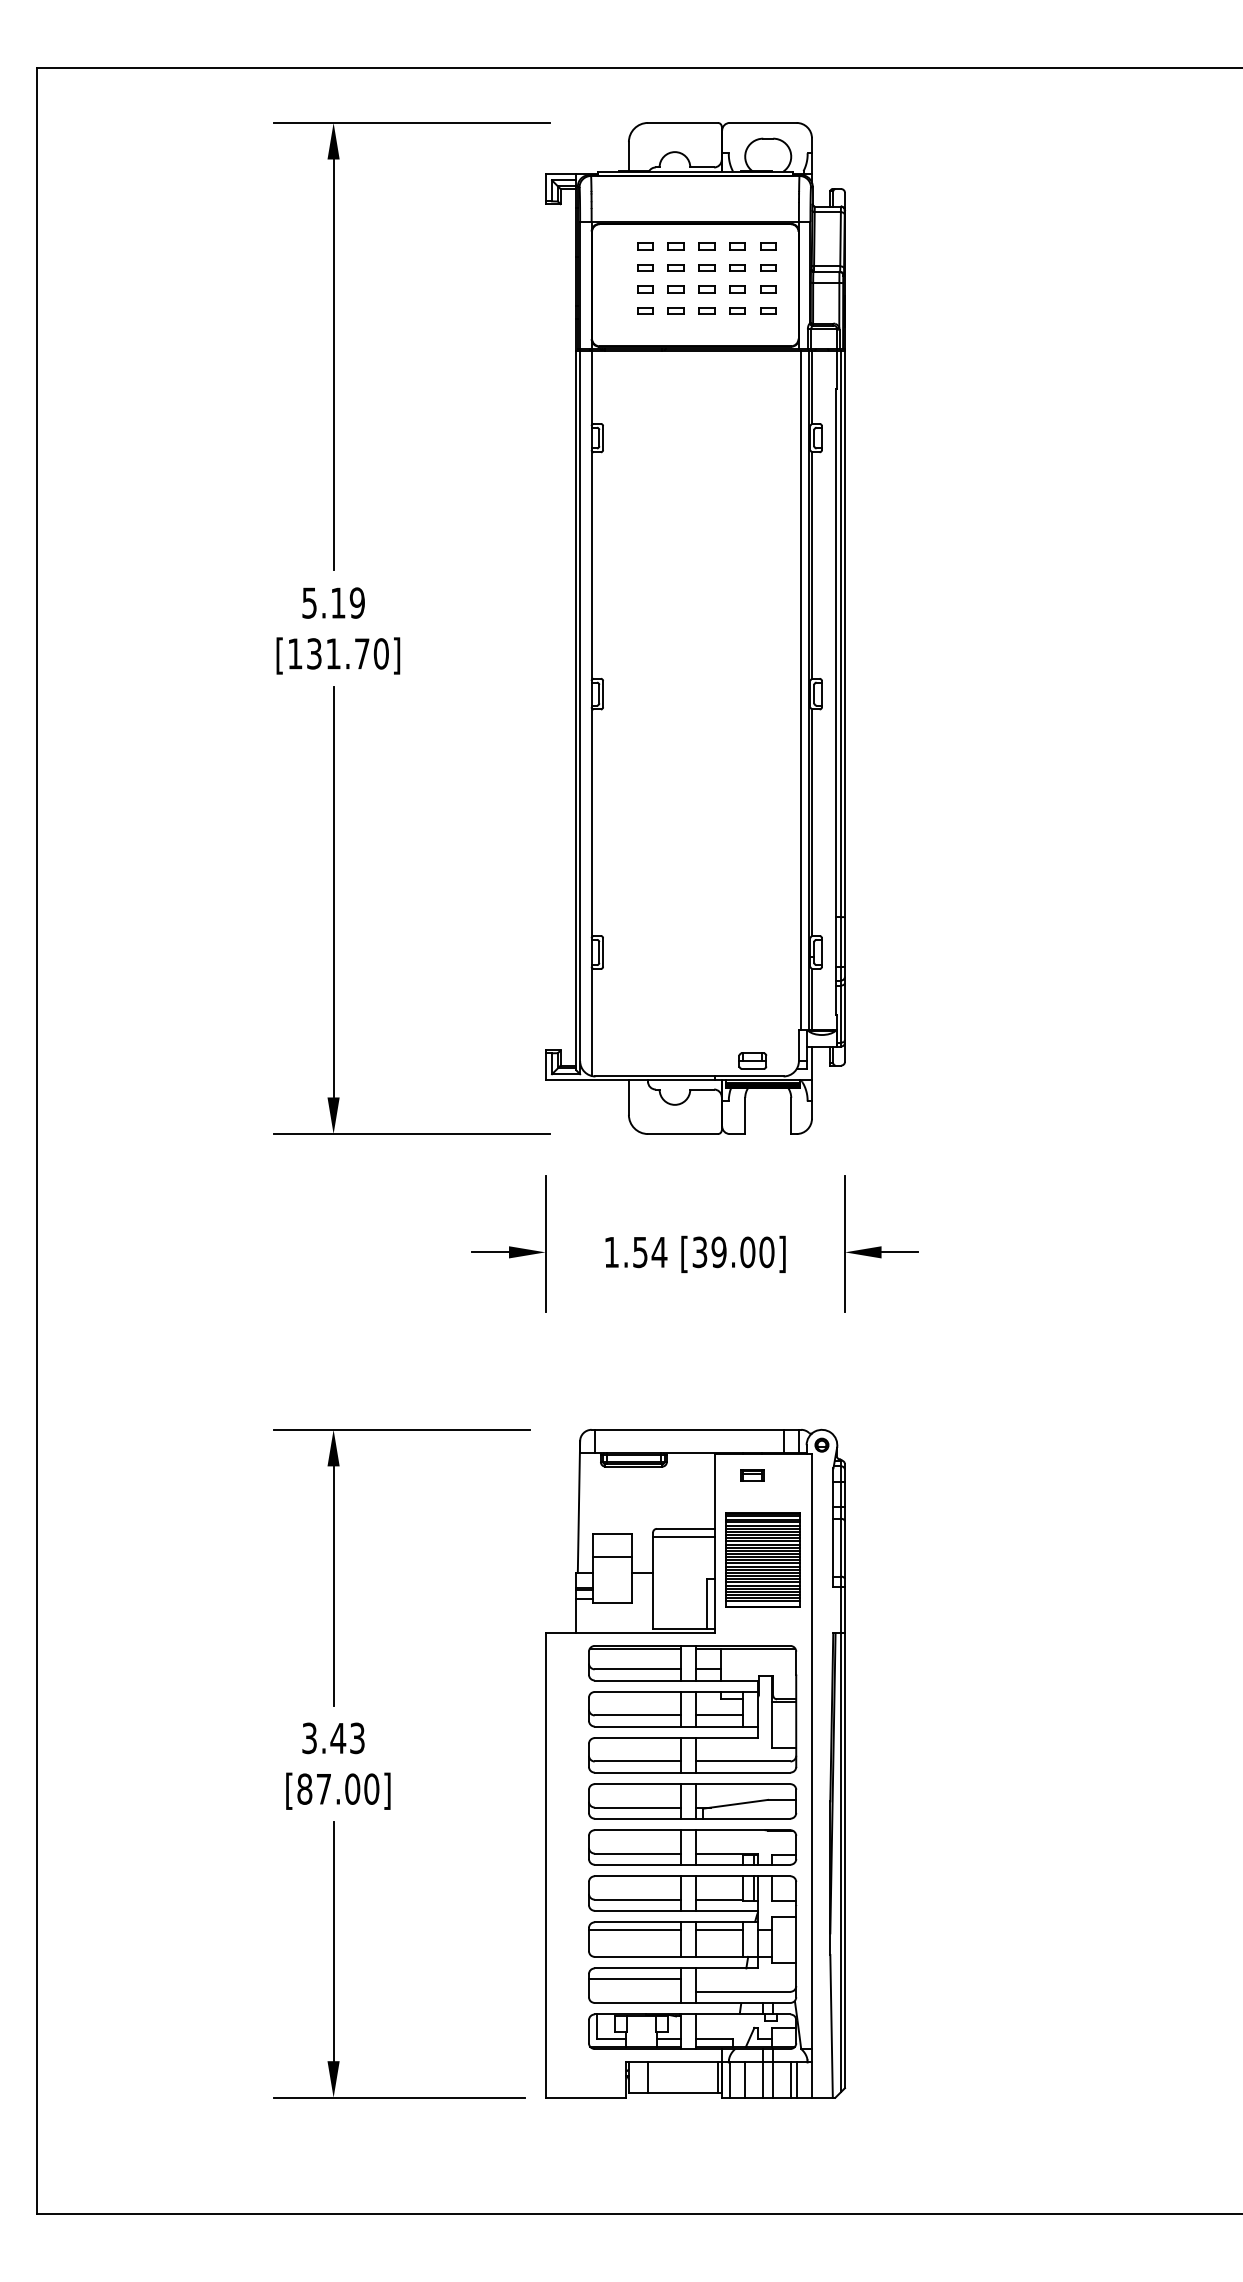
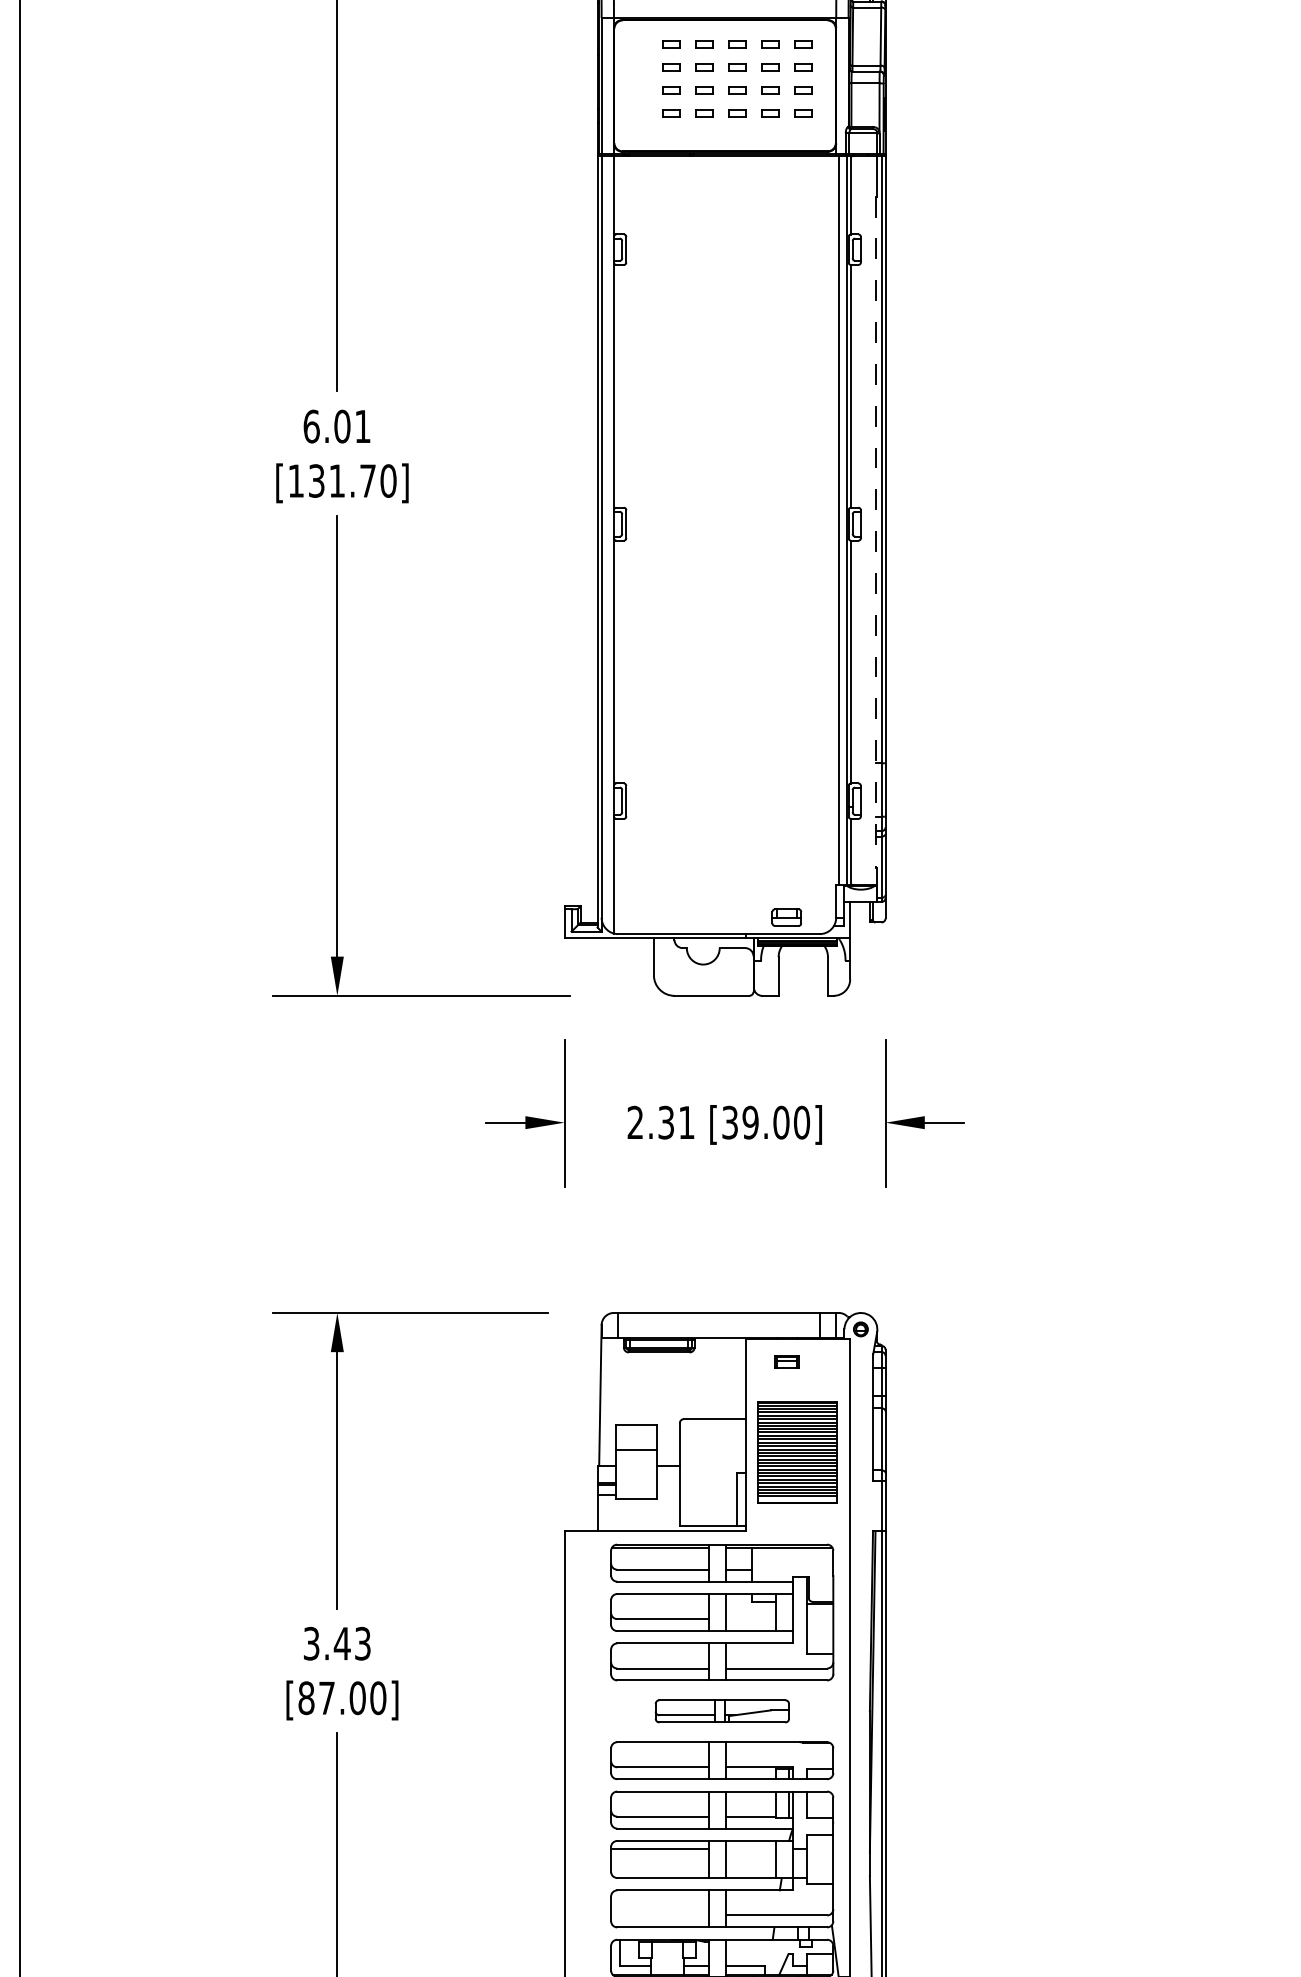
text: (333, 602) -> (337, 425), 5.19 -> 6.01
line: (835, 702) -> (875, 533), solid -> dashed
text: (635, 1251) -> (661, 1121), 1.54 -> 2.31
line: (683, 1536) -> (712, 1427), removed
line: (719, 1715) -> (751, 1619), removed
part: (692, 1801) -> (722, 1711), size x0.6
line: (719, 1929) -> (751, 1848), removed
line: (634, 1979) -> (659, 1902), removed

